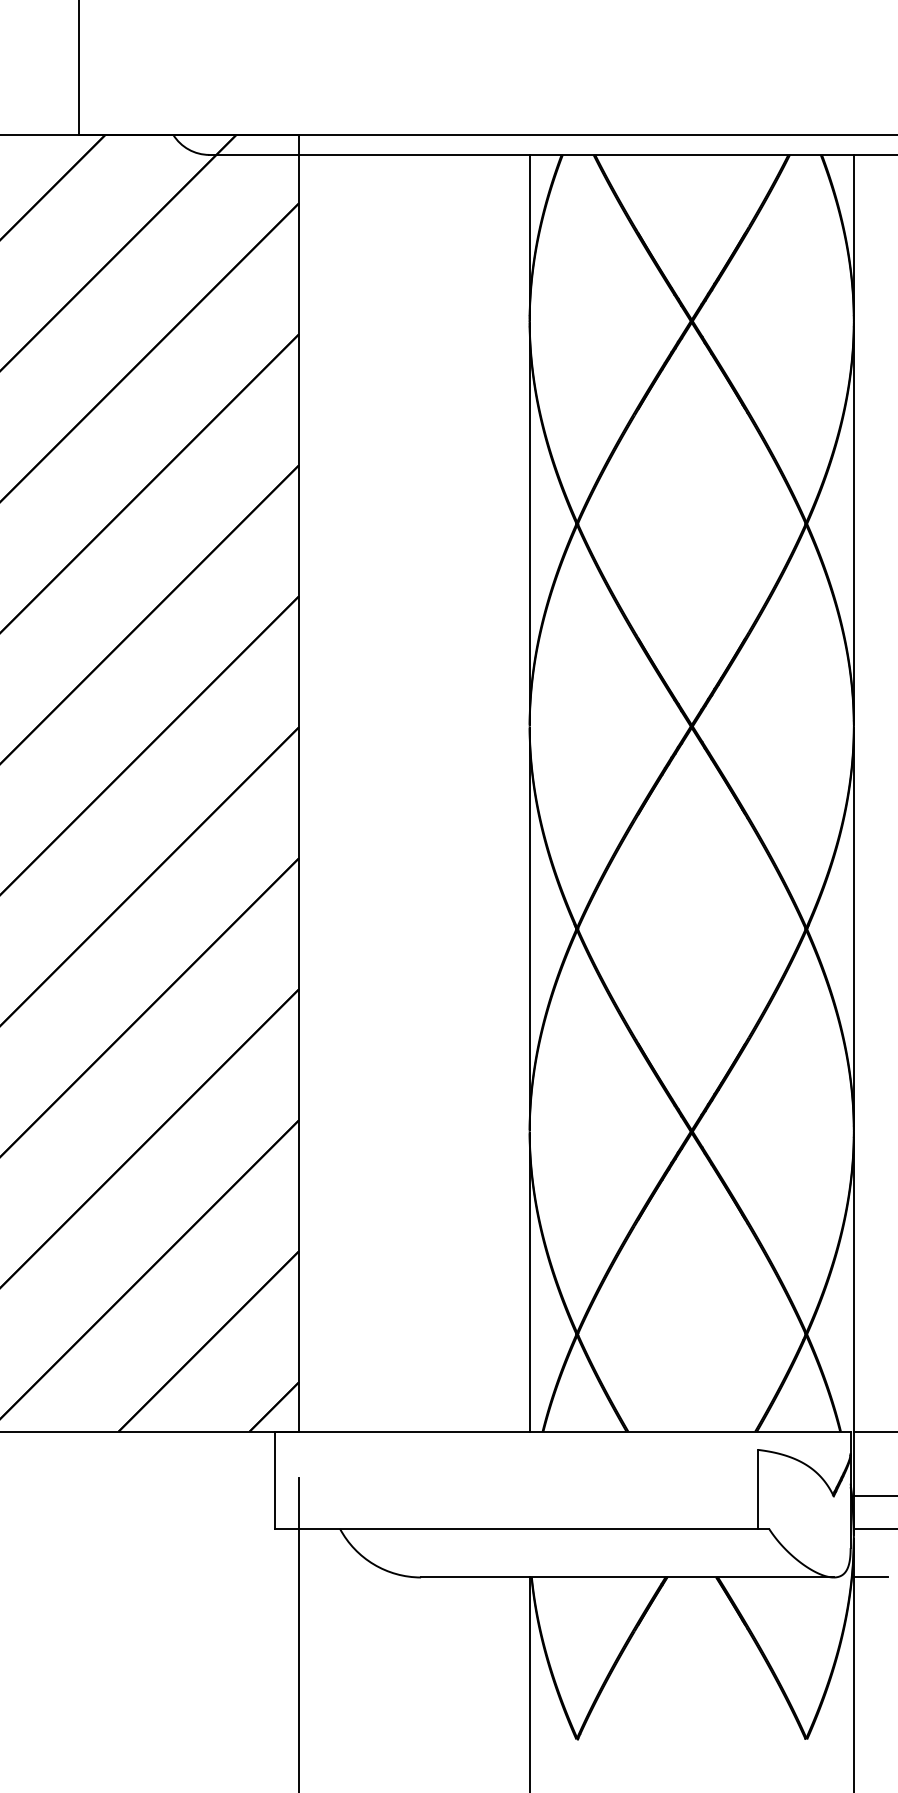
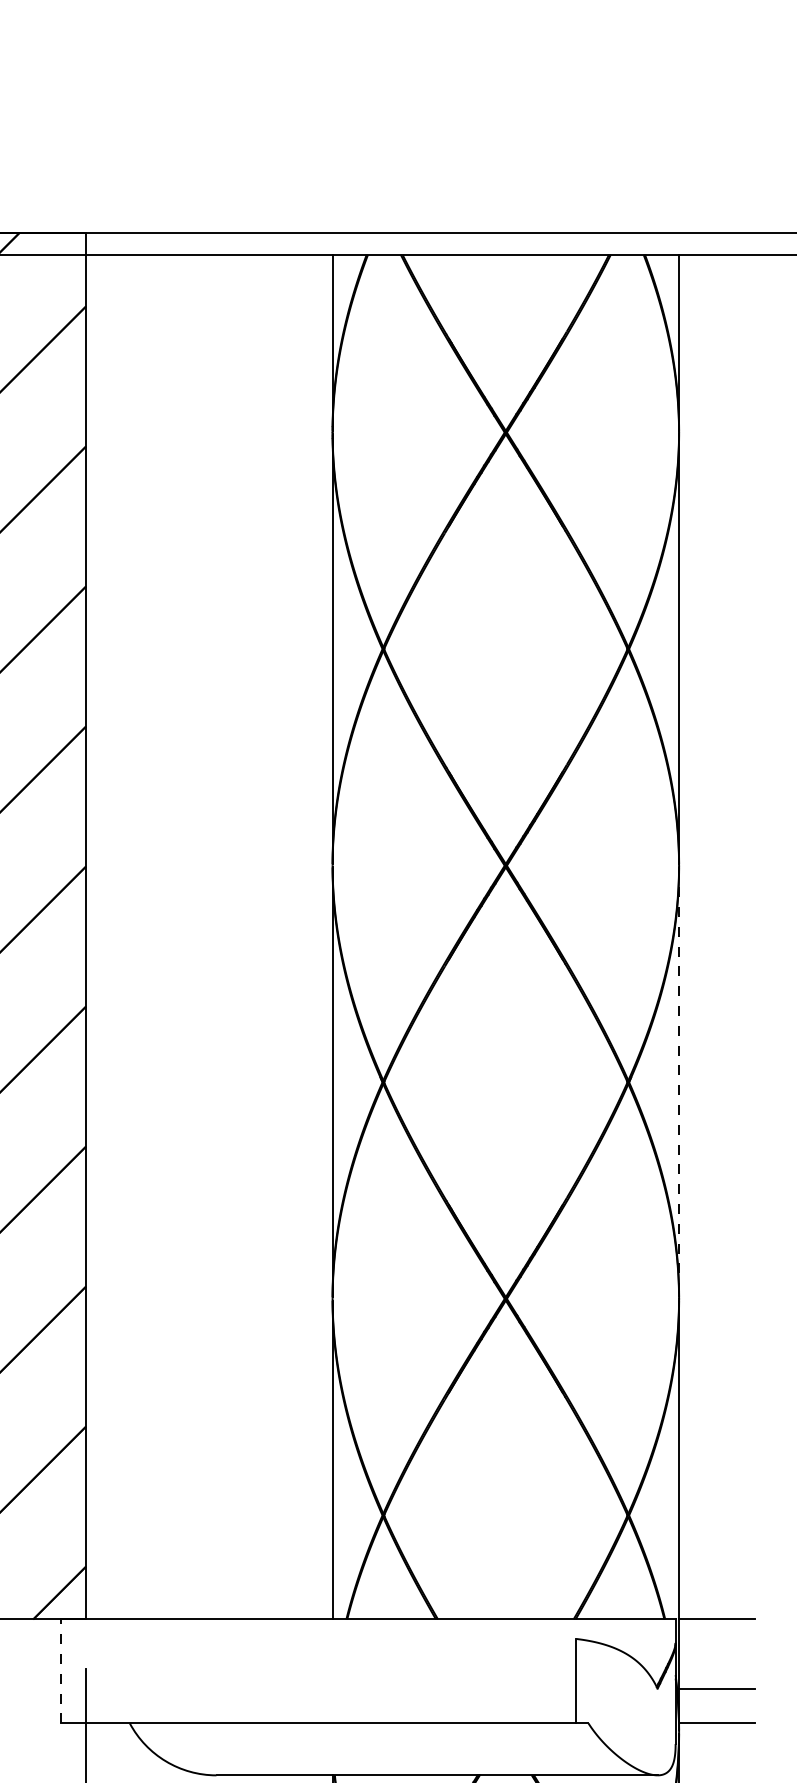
line: (853, 929) -> (678, 1082), solid -> dashed
line: (275, 1480) -> (60, 1671), solid -> dashed
line: (870, 1577) -> (696, 1775), removed

